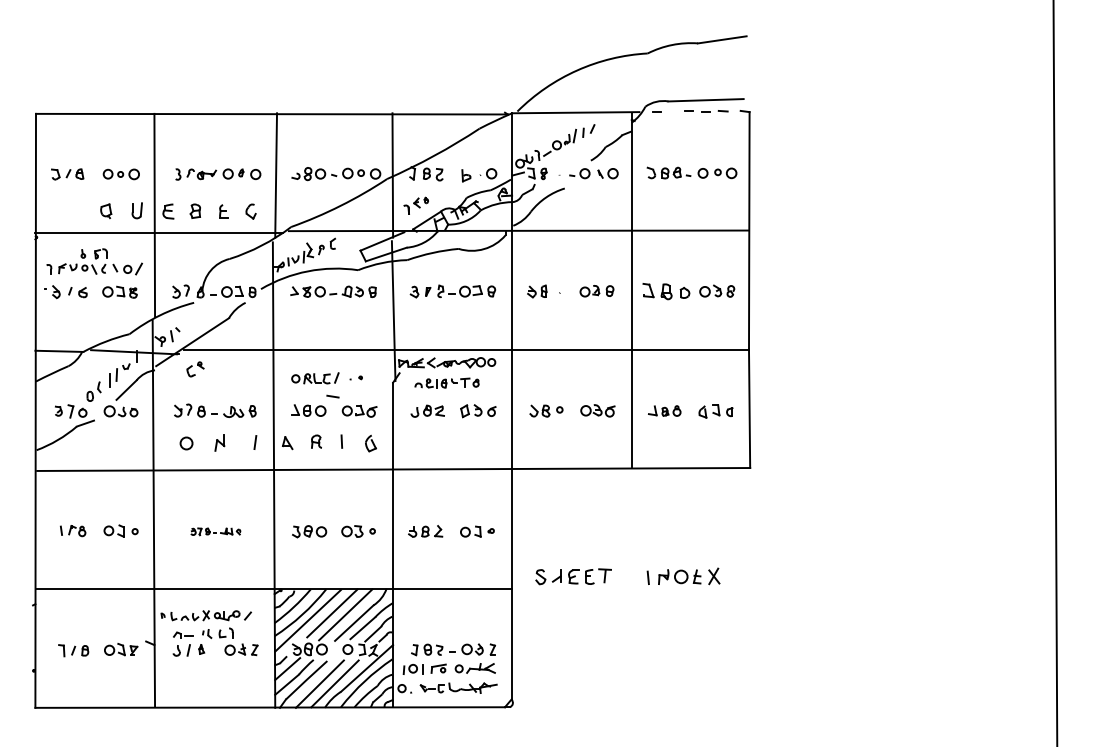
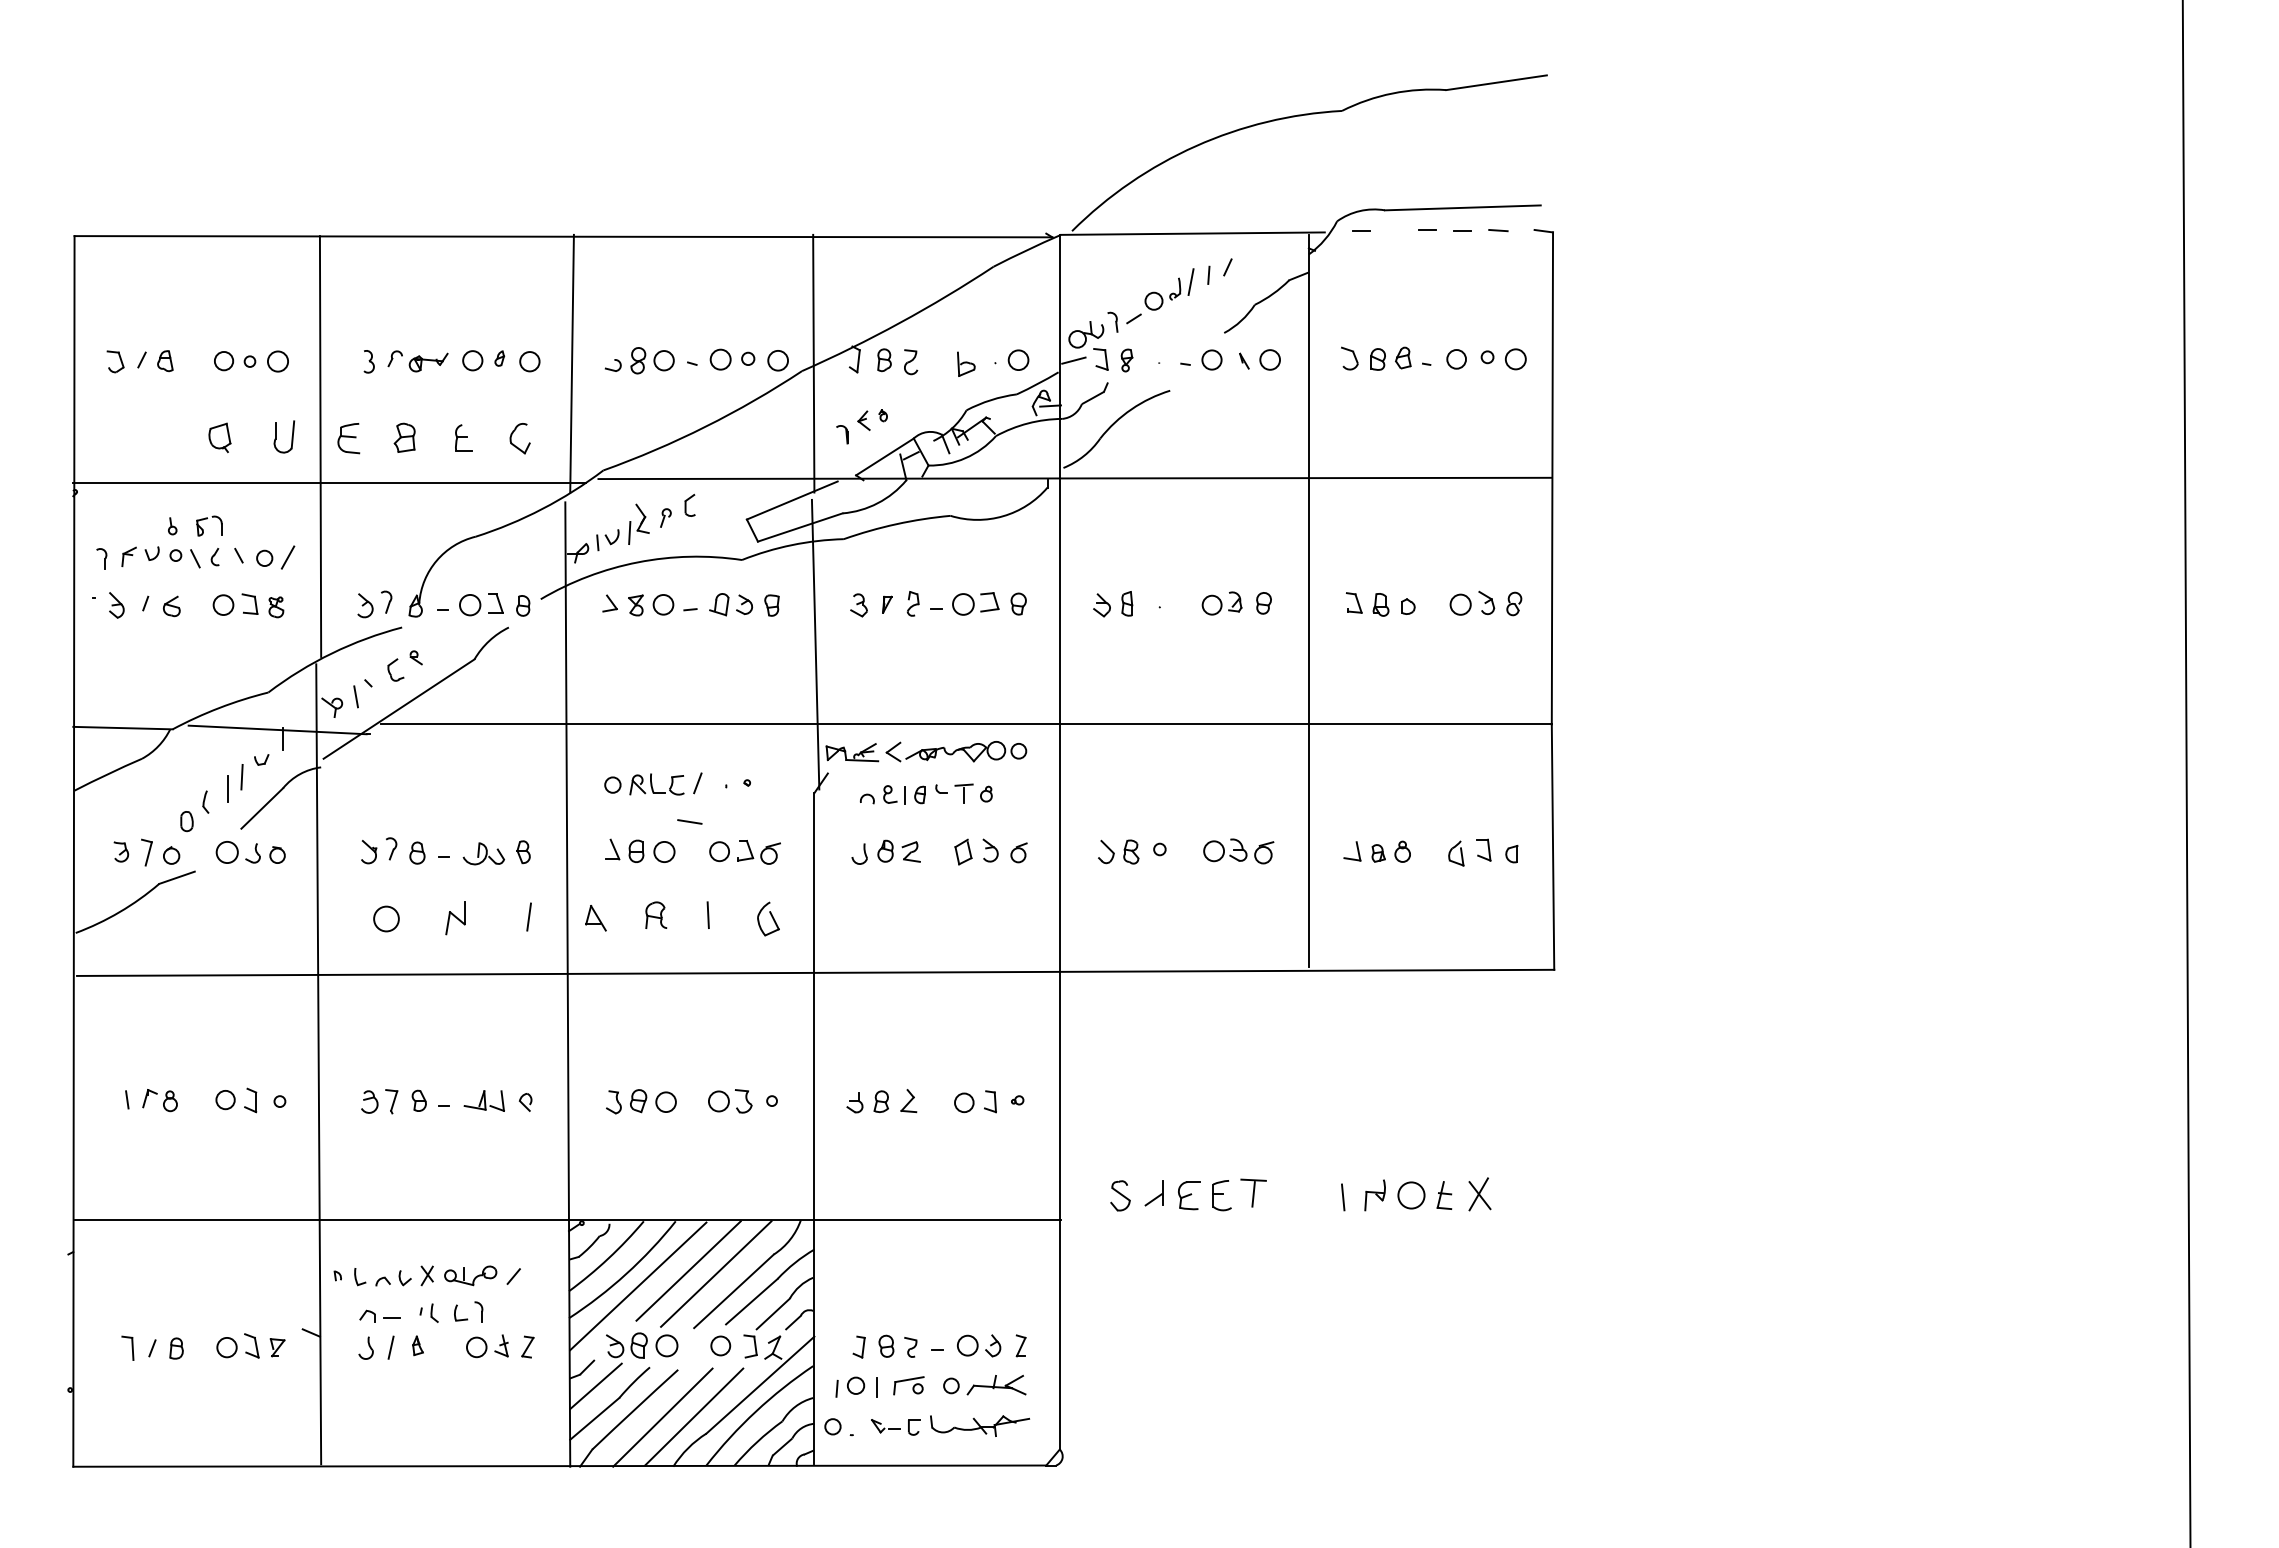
part: (666, 291) -> (1380, 604), size x0.71
part: (195, 369) -> (405, 666), moved
part: (215, 531) -> (446, 1101), size x1.67

